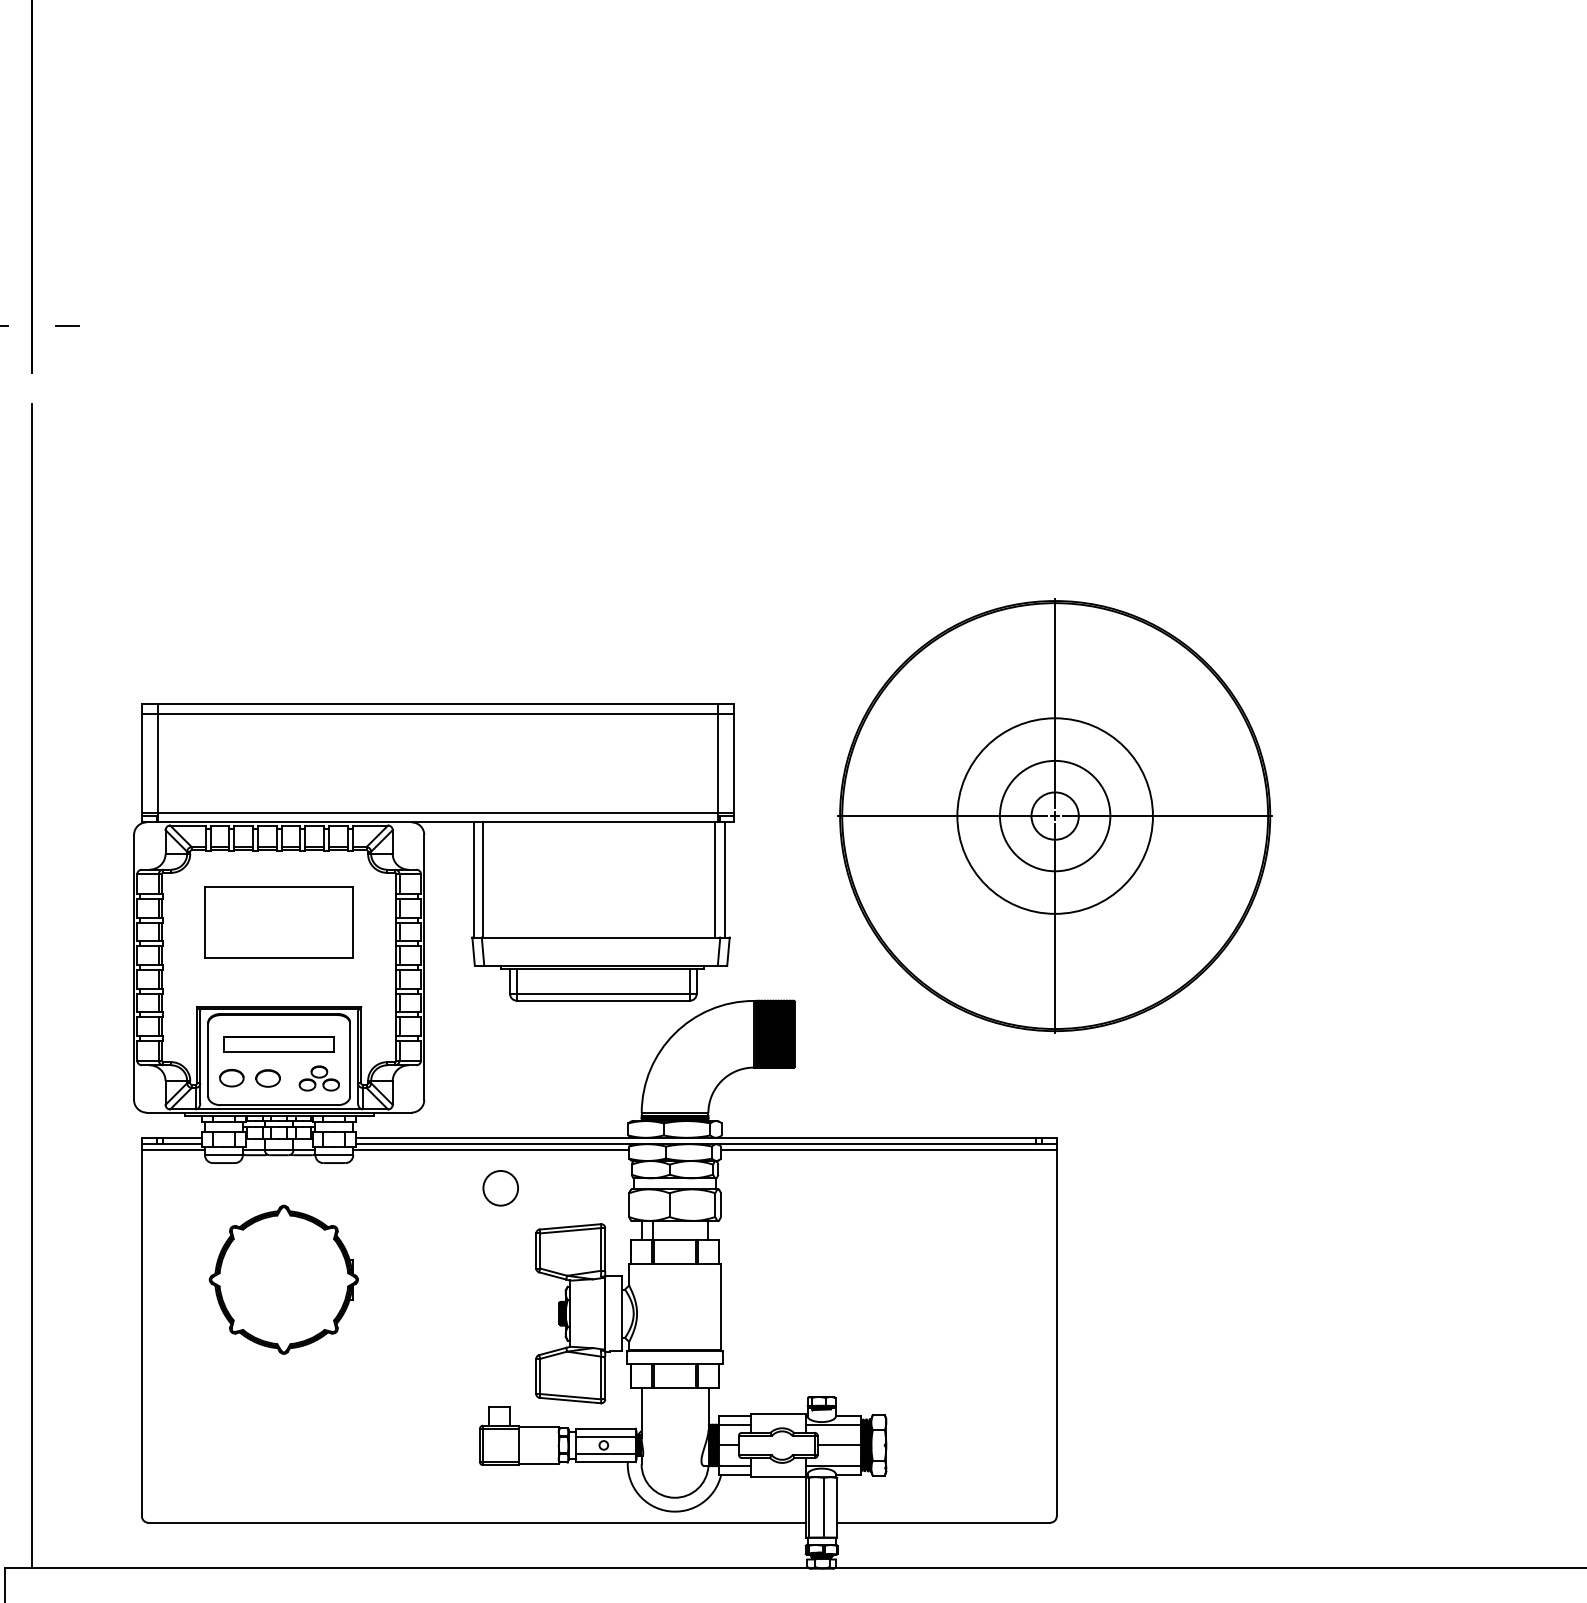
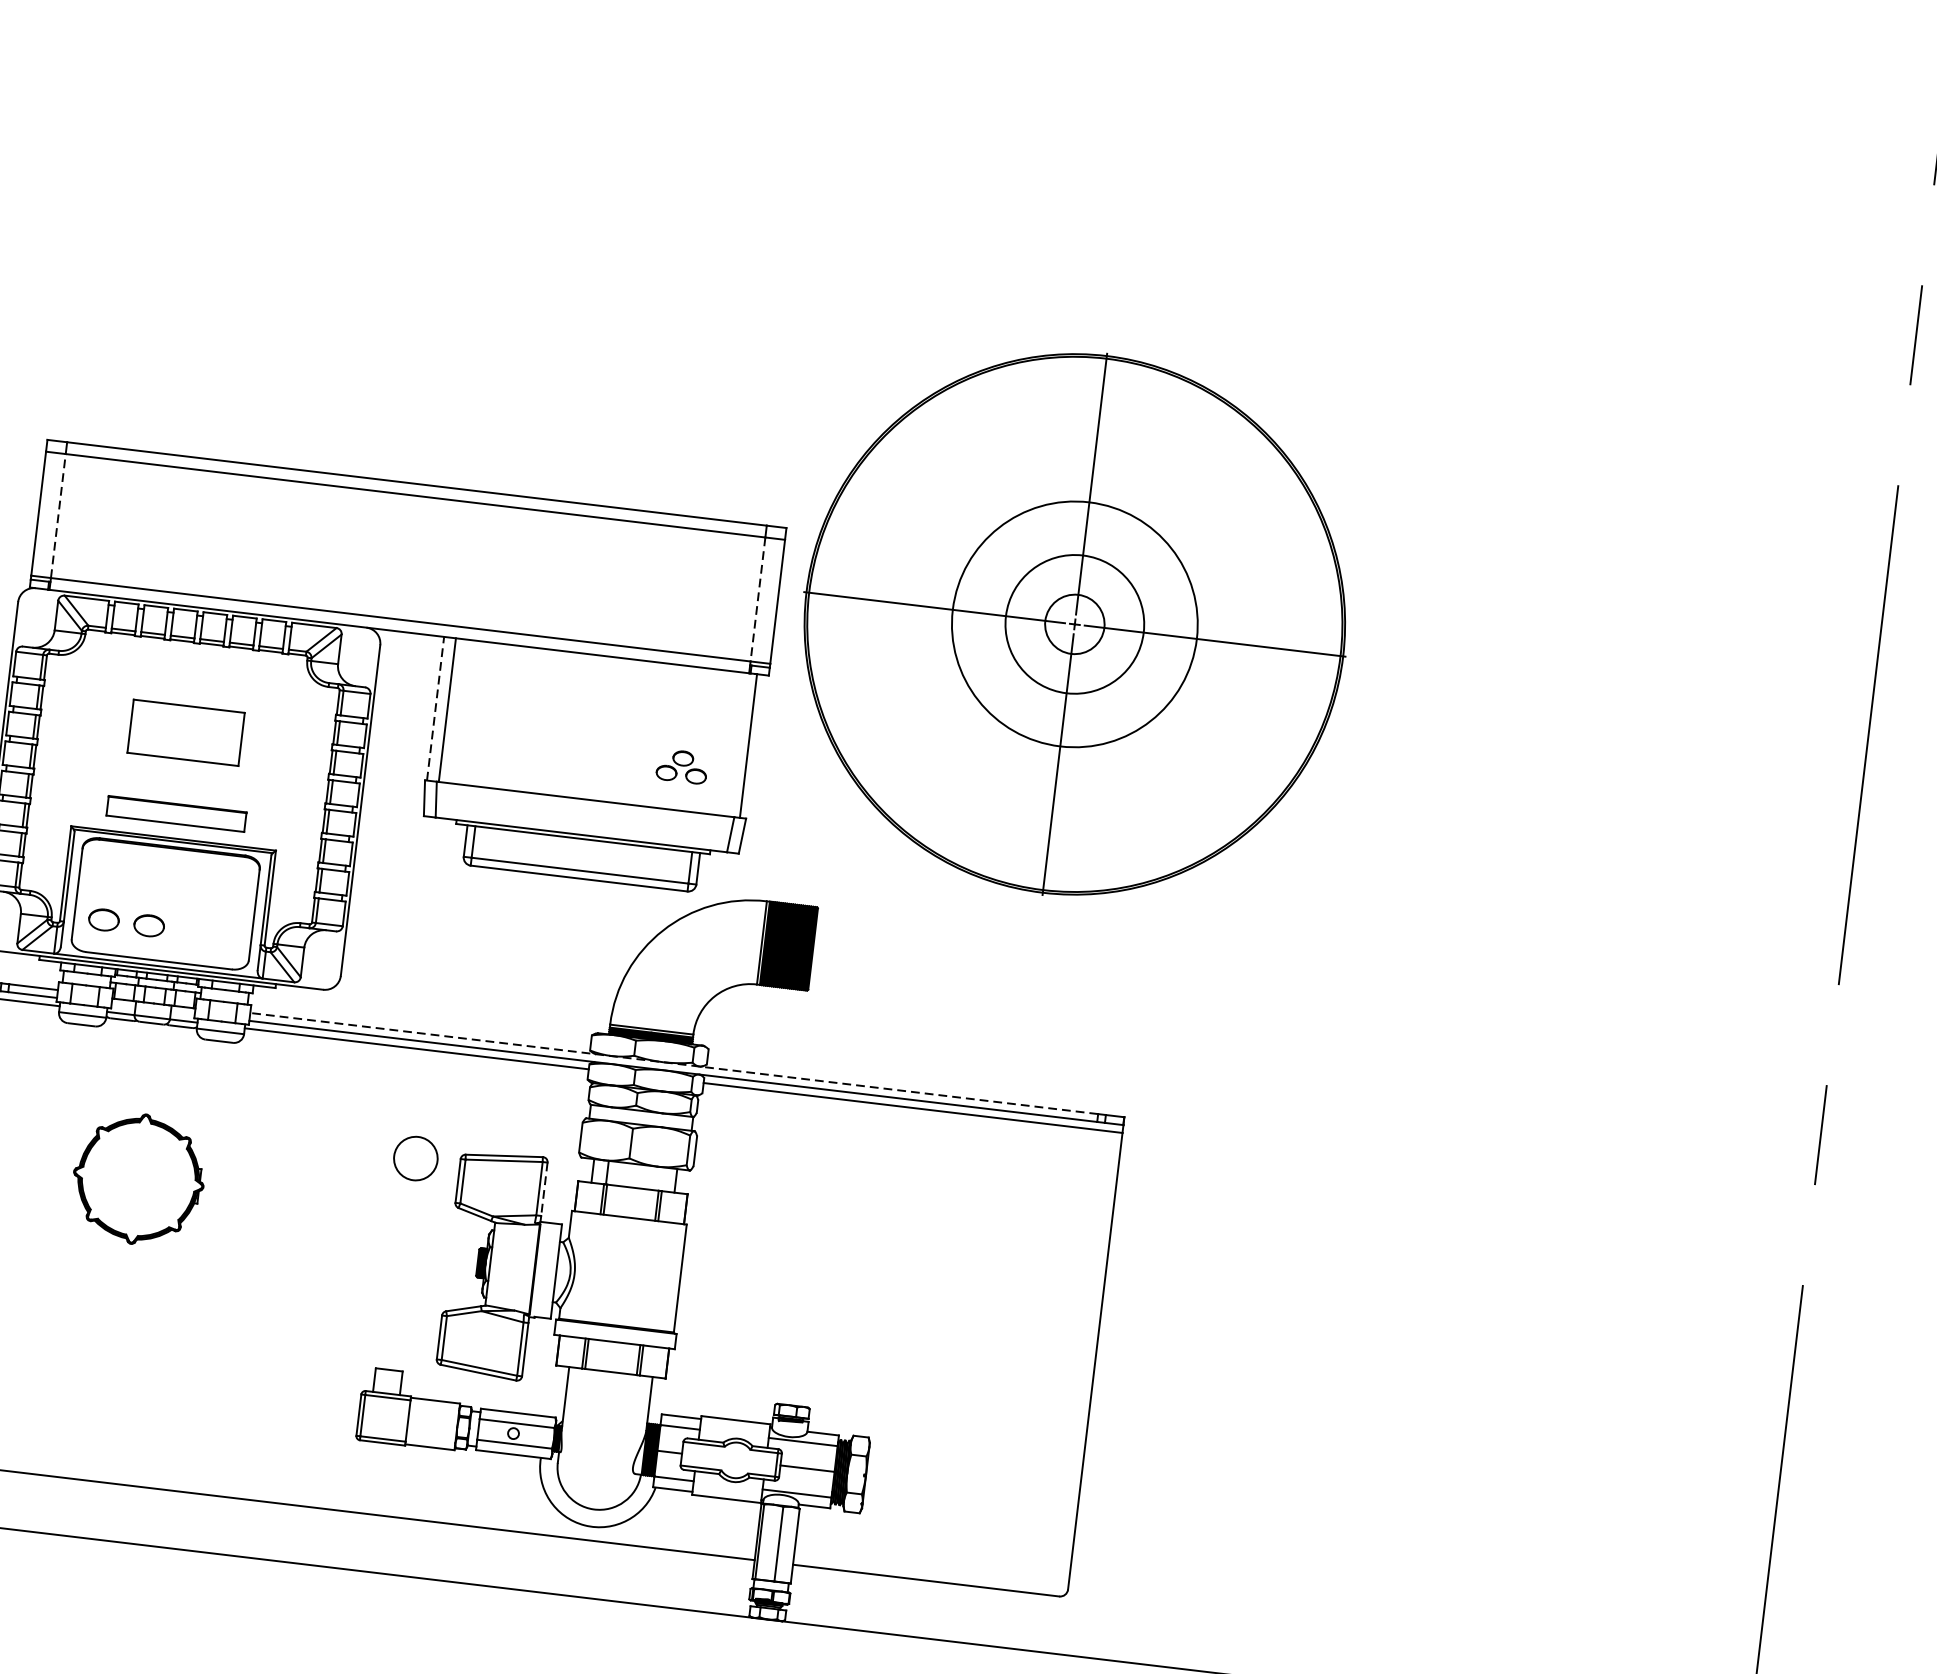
line: (157, 763) -> (58, 516), solid -> dashed
line: (718, 763) -> (758, 599), solid -> dashed
part: (1054, 815) -> (1074, 623), moved
line: (473, 879) -> (435, 708), solid -> dashed
line: (715, 879) -> (737, 744), removed
part: (278, 922) -> (185, 732), size x0.6
part: (278, 1044) -> (175, 813), moved
part: (318, 1078) -> (681, 766), moved
line: (695, 1137) -> (673, 1063), solid -> dashed
circle: (500, 1188) -> (415, 1158), moved
line: (605, 1249) -> (544, 1189), solid -> dashed
part: (283, 1279) -> (138, 1178), size x0.7

